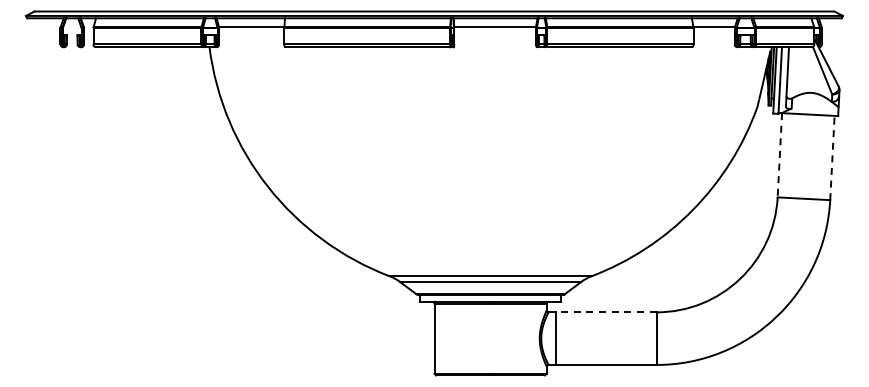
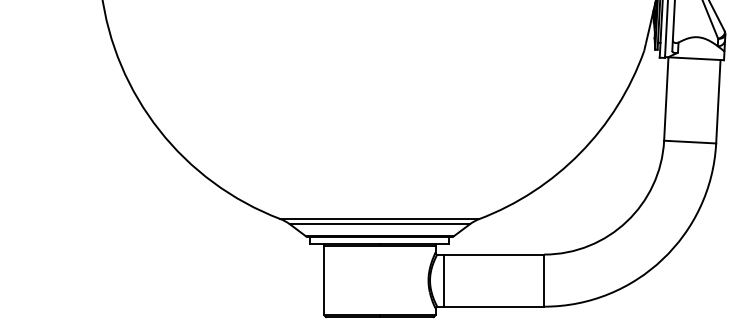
line: (779, 155) -> (665, 99), dashed -> solid
line: (832, 157) -> (718, 101), dashed -> solid
line: (605, 312) -> (493, 254), dashed -> solid

